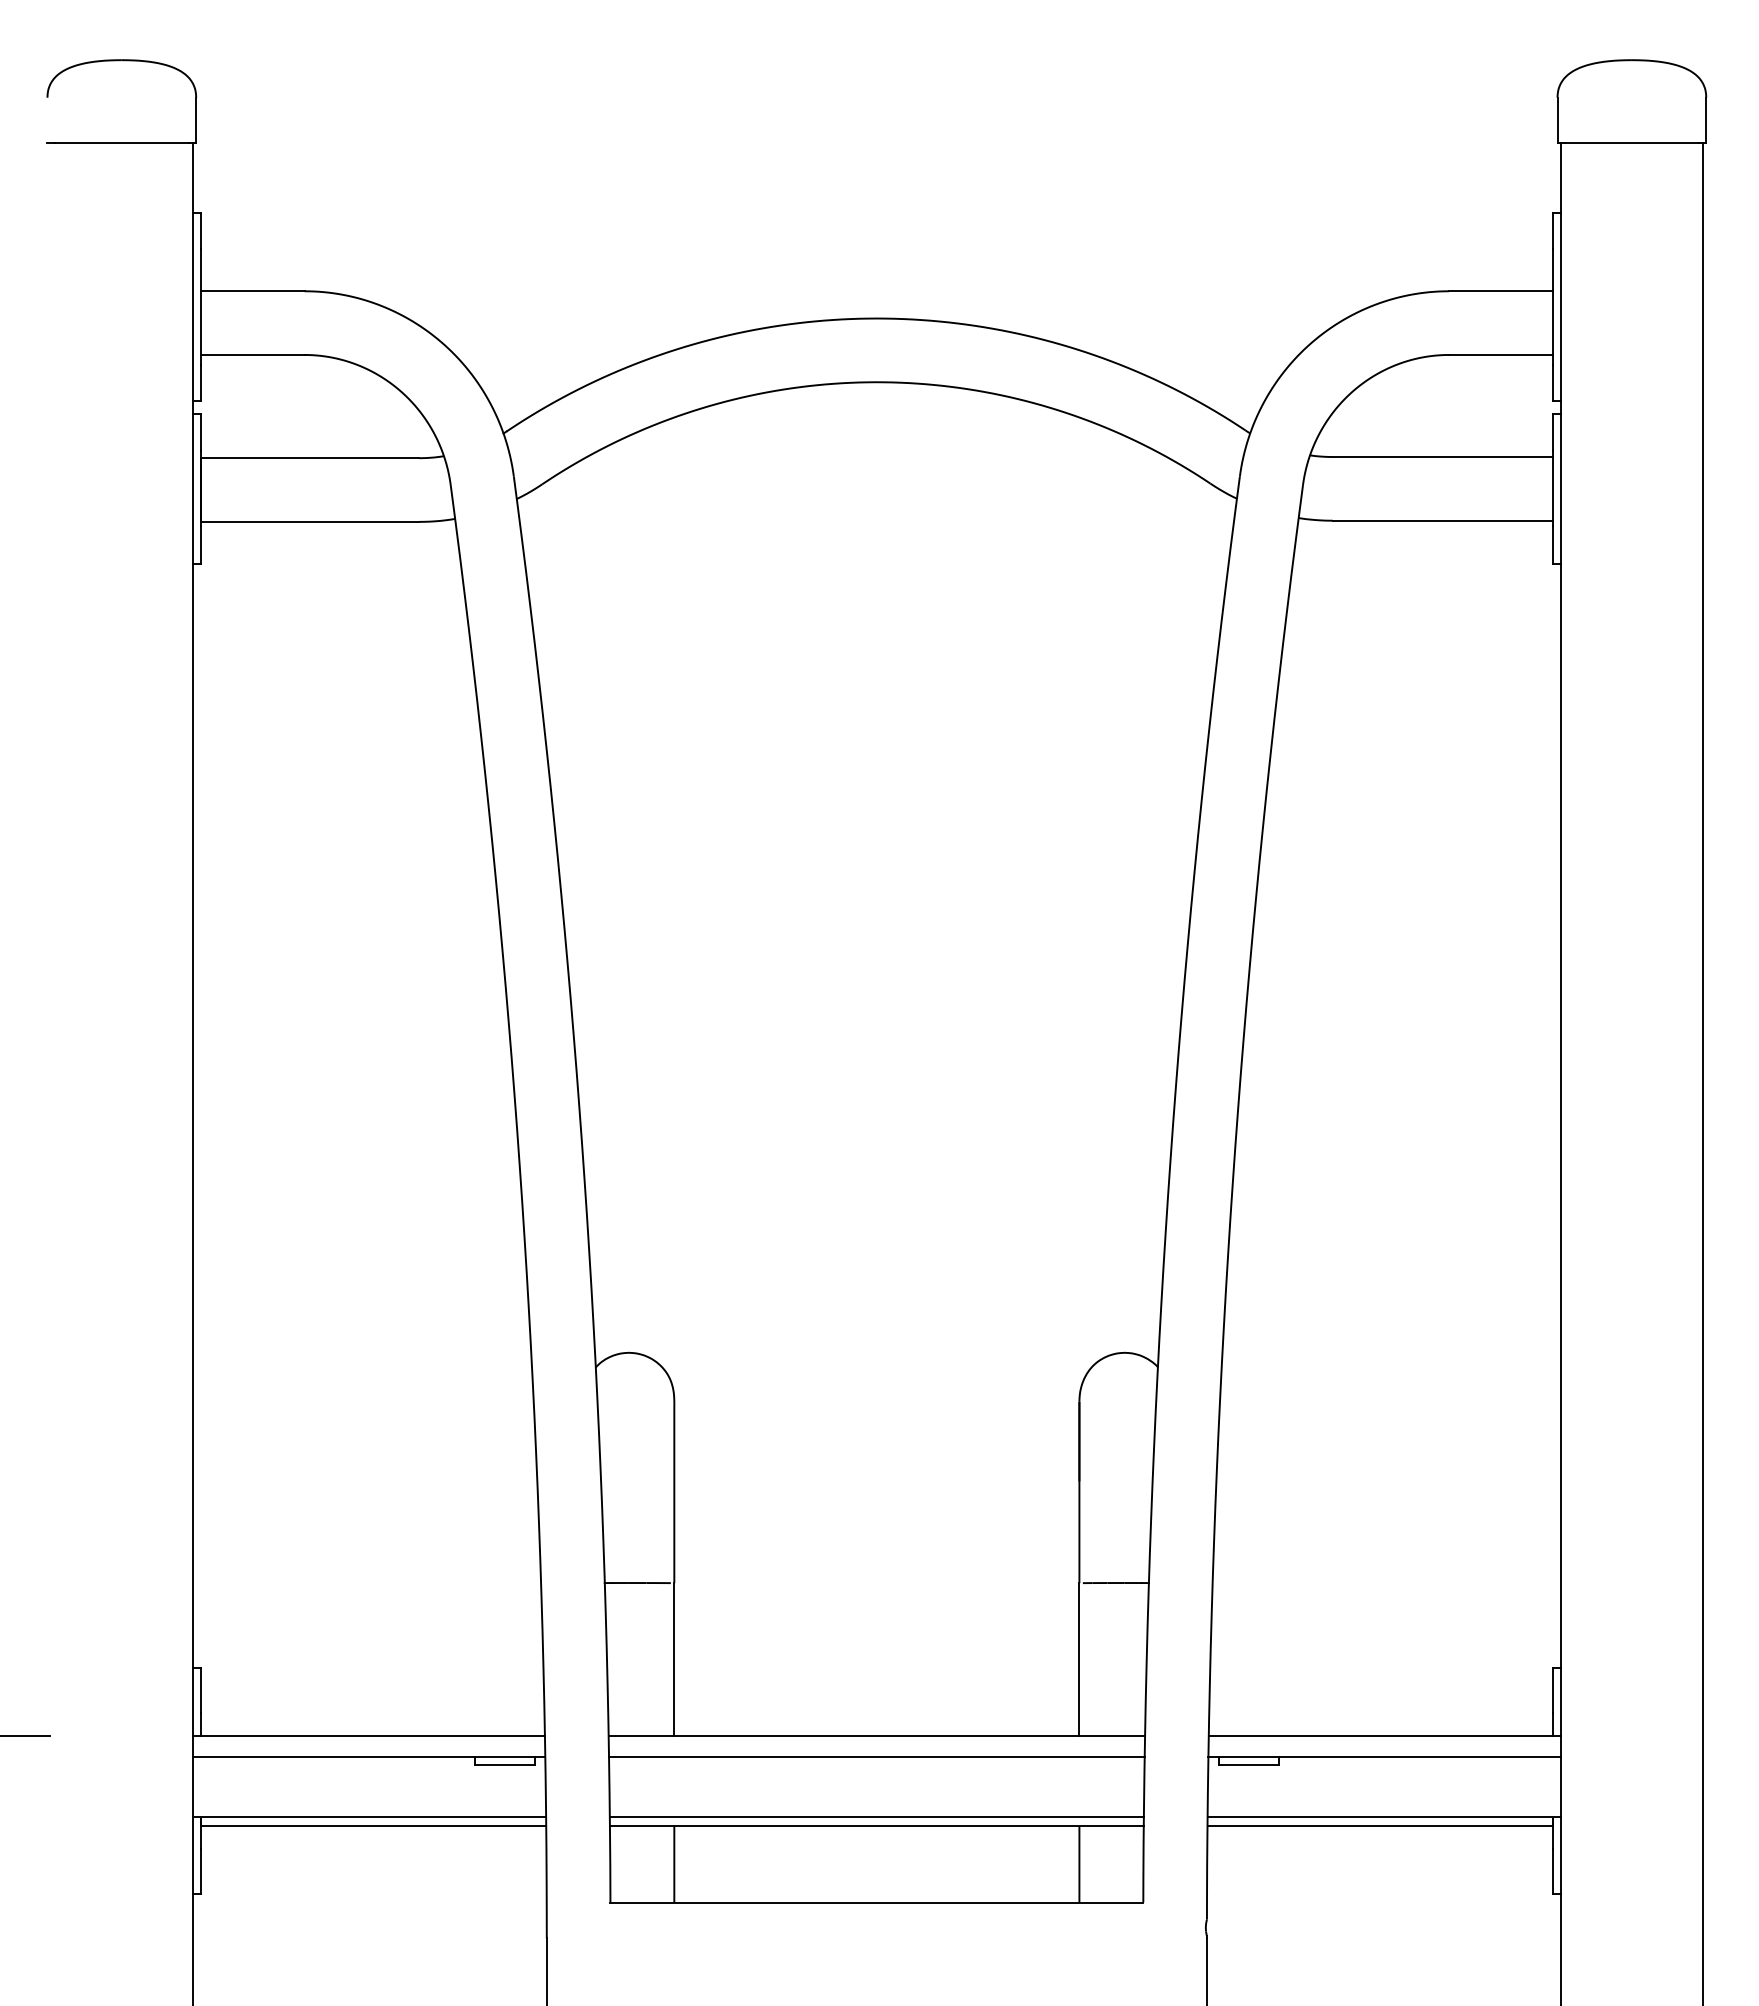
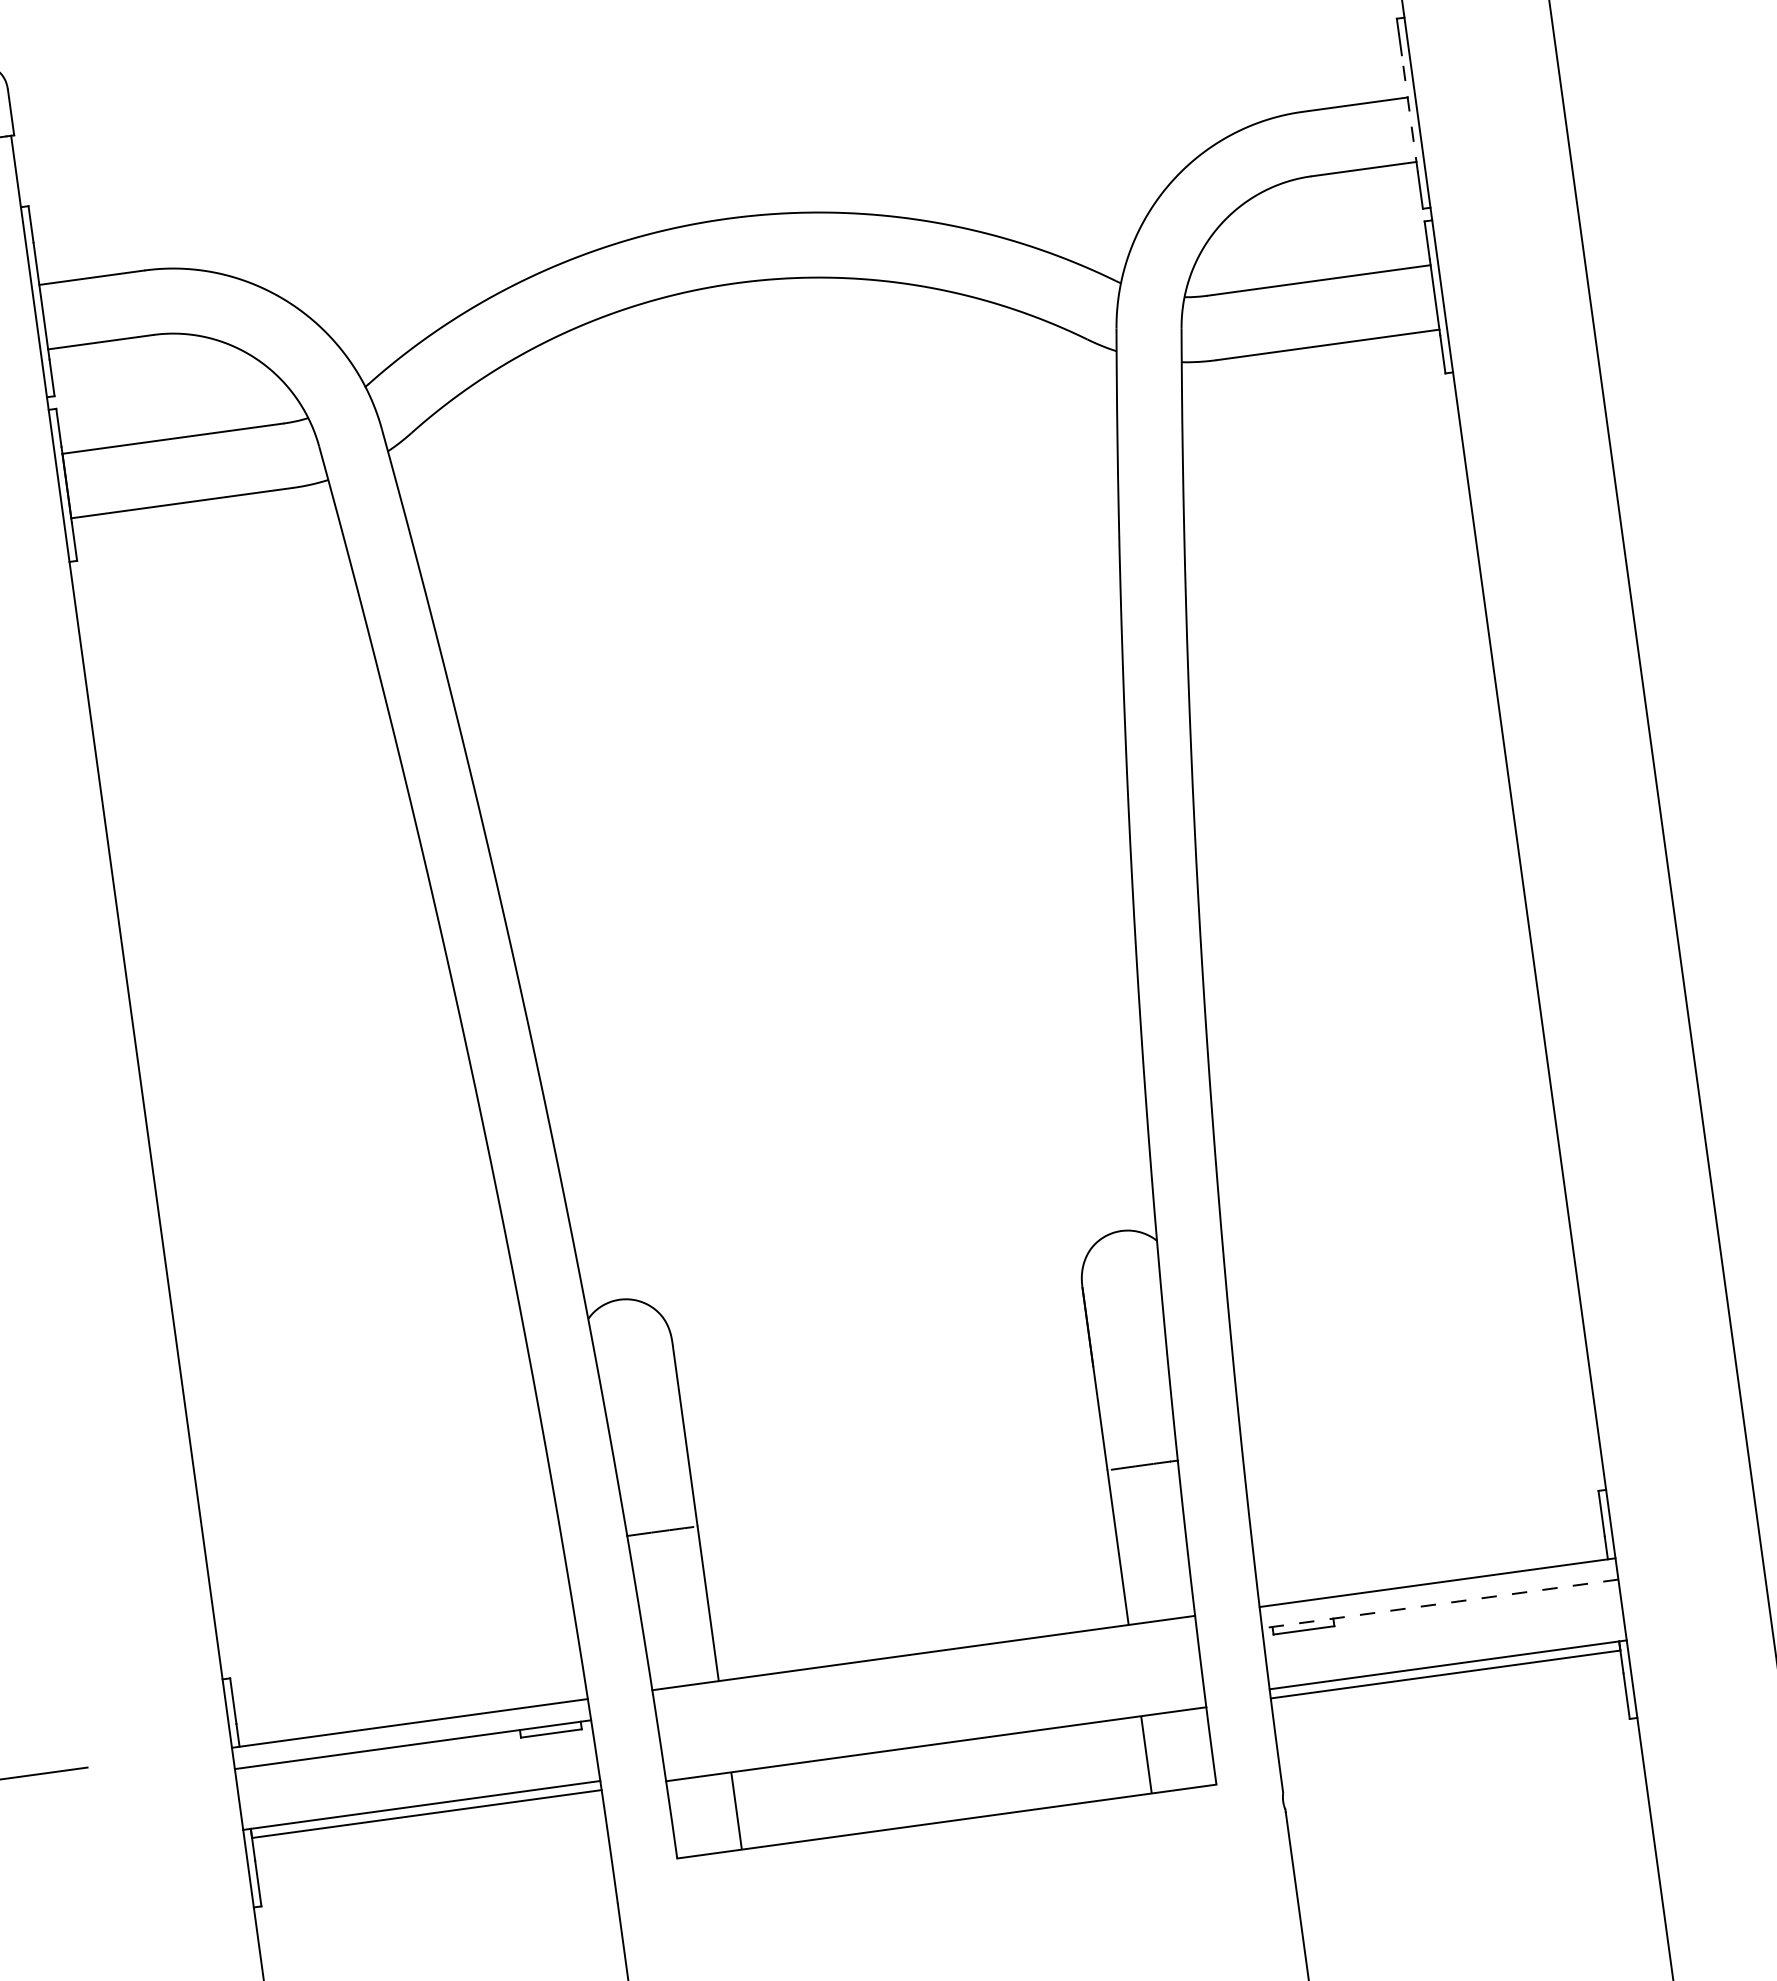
line: (1553, 307) -> (1410, 113), solid -> dashed
line: (876, 1757) -> (926, 1674), removed
line: (1383, 1757) -> (1439, 1604), solid -> dashed
line: (876, 1817) -> (934, 1735), removed

